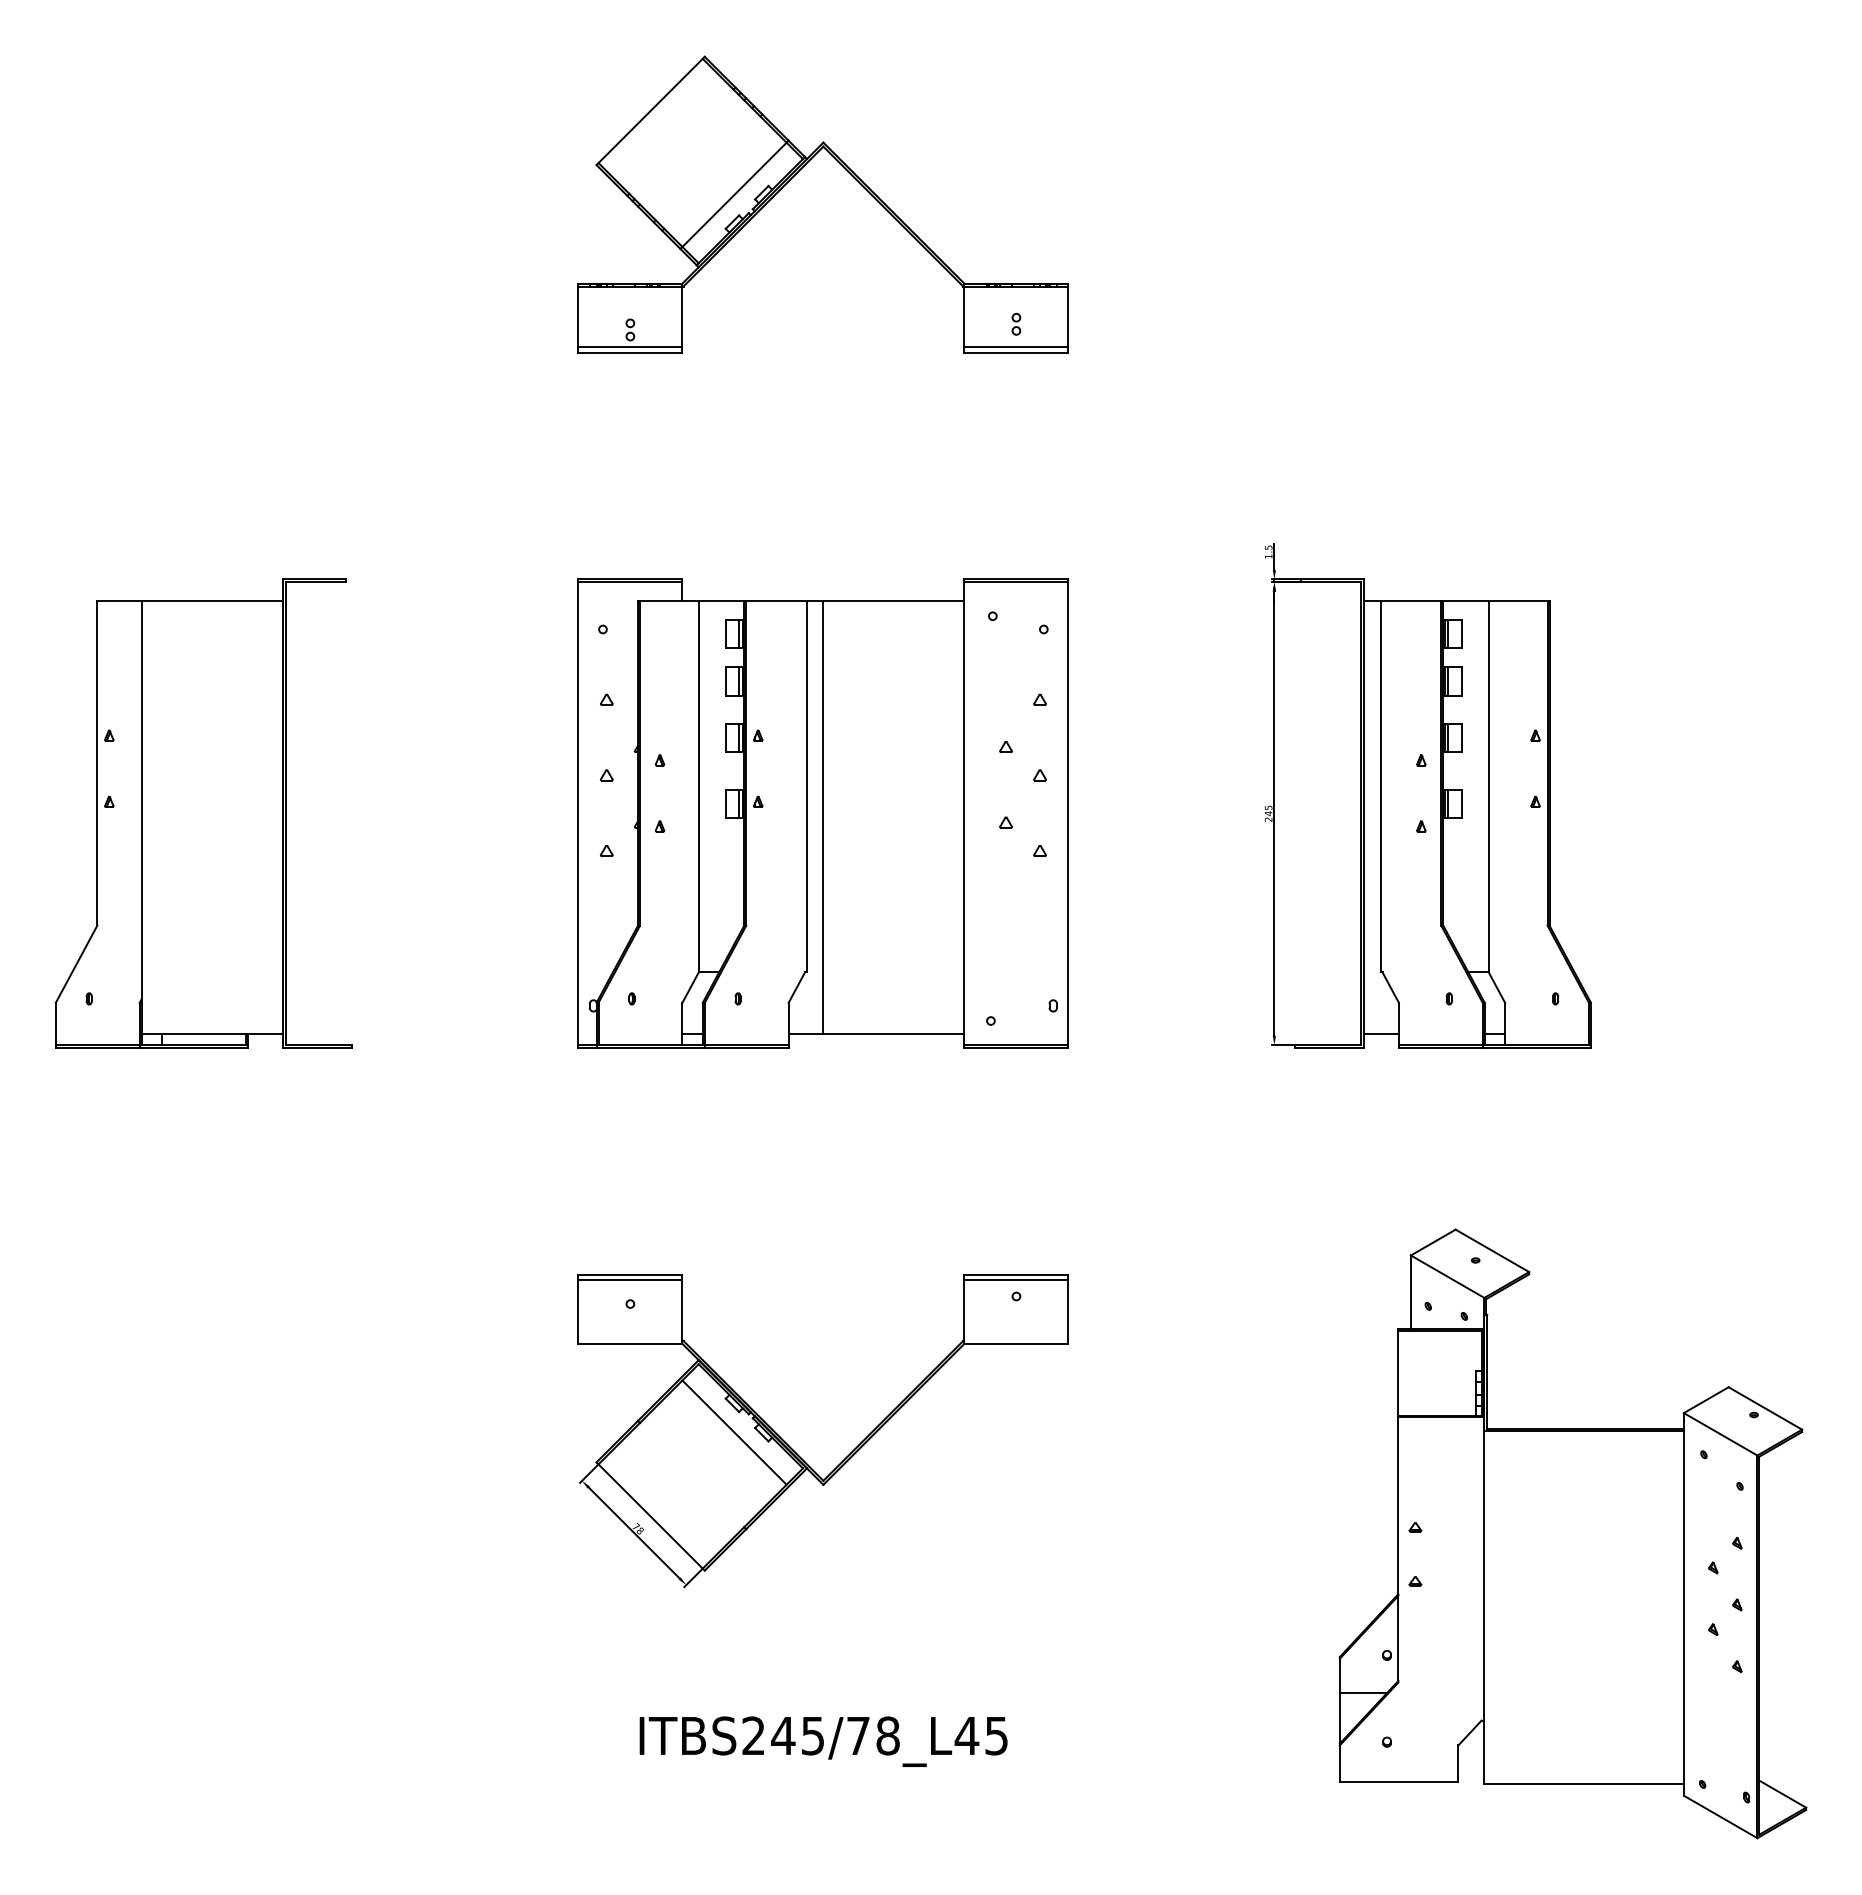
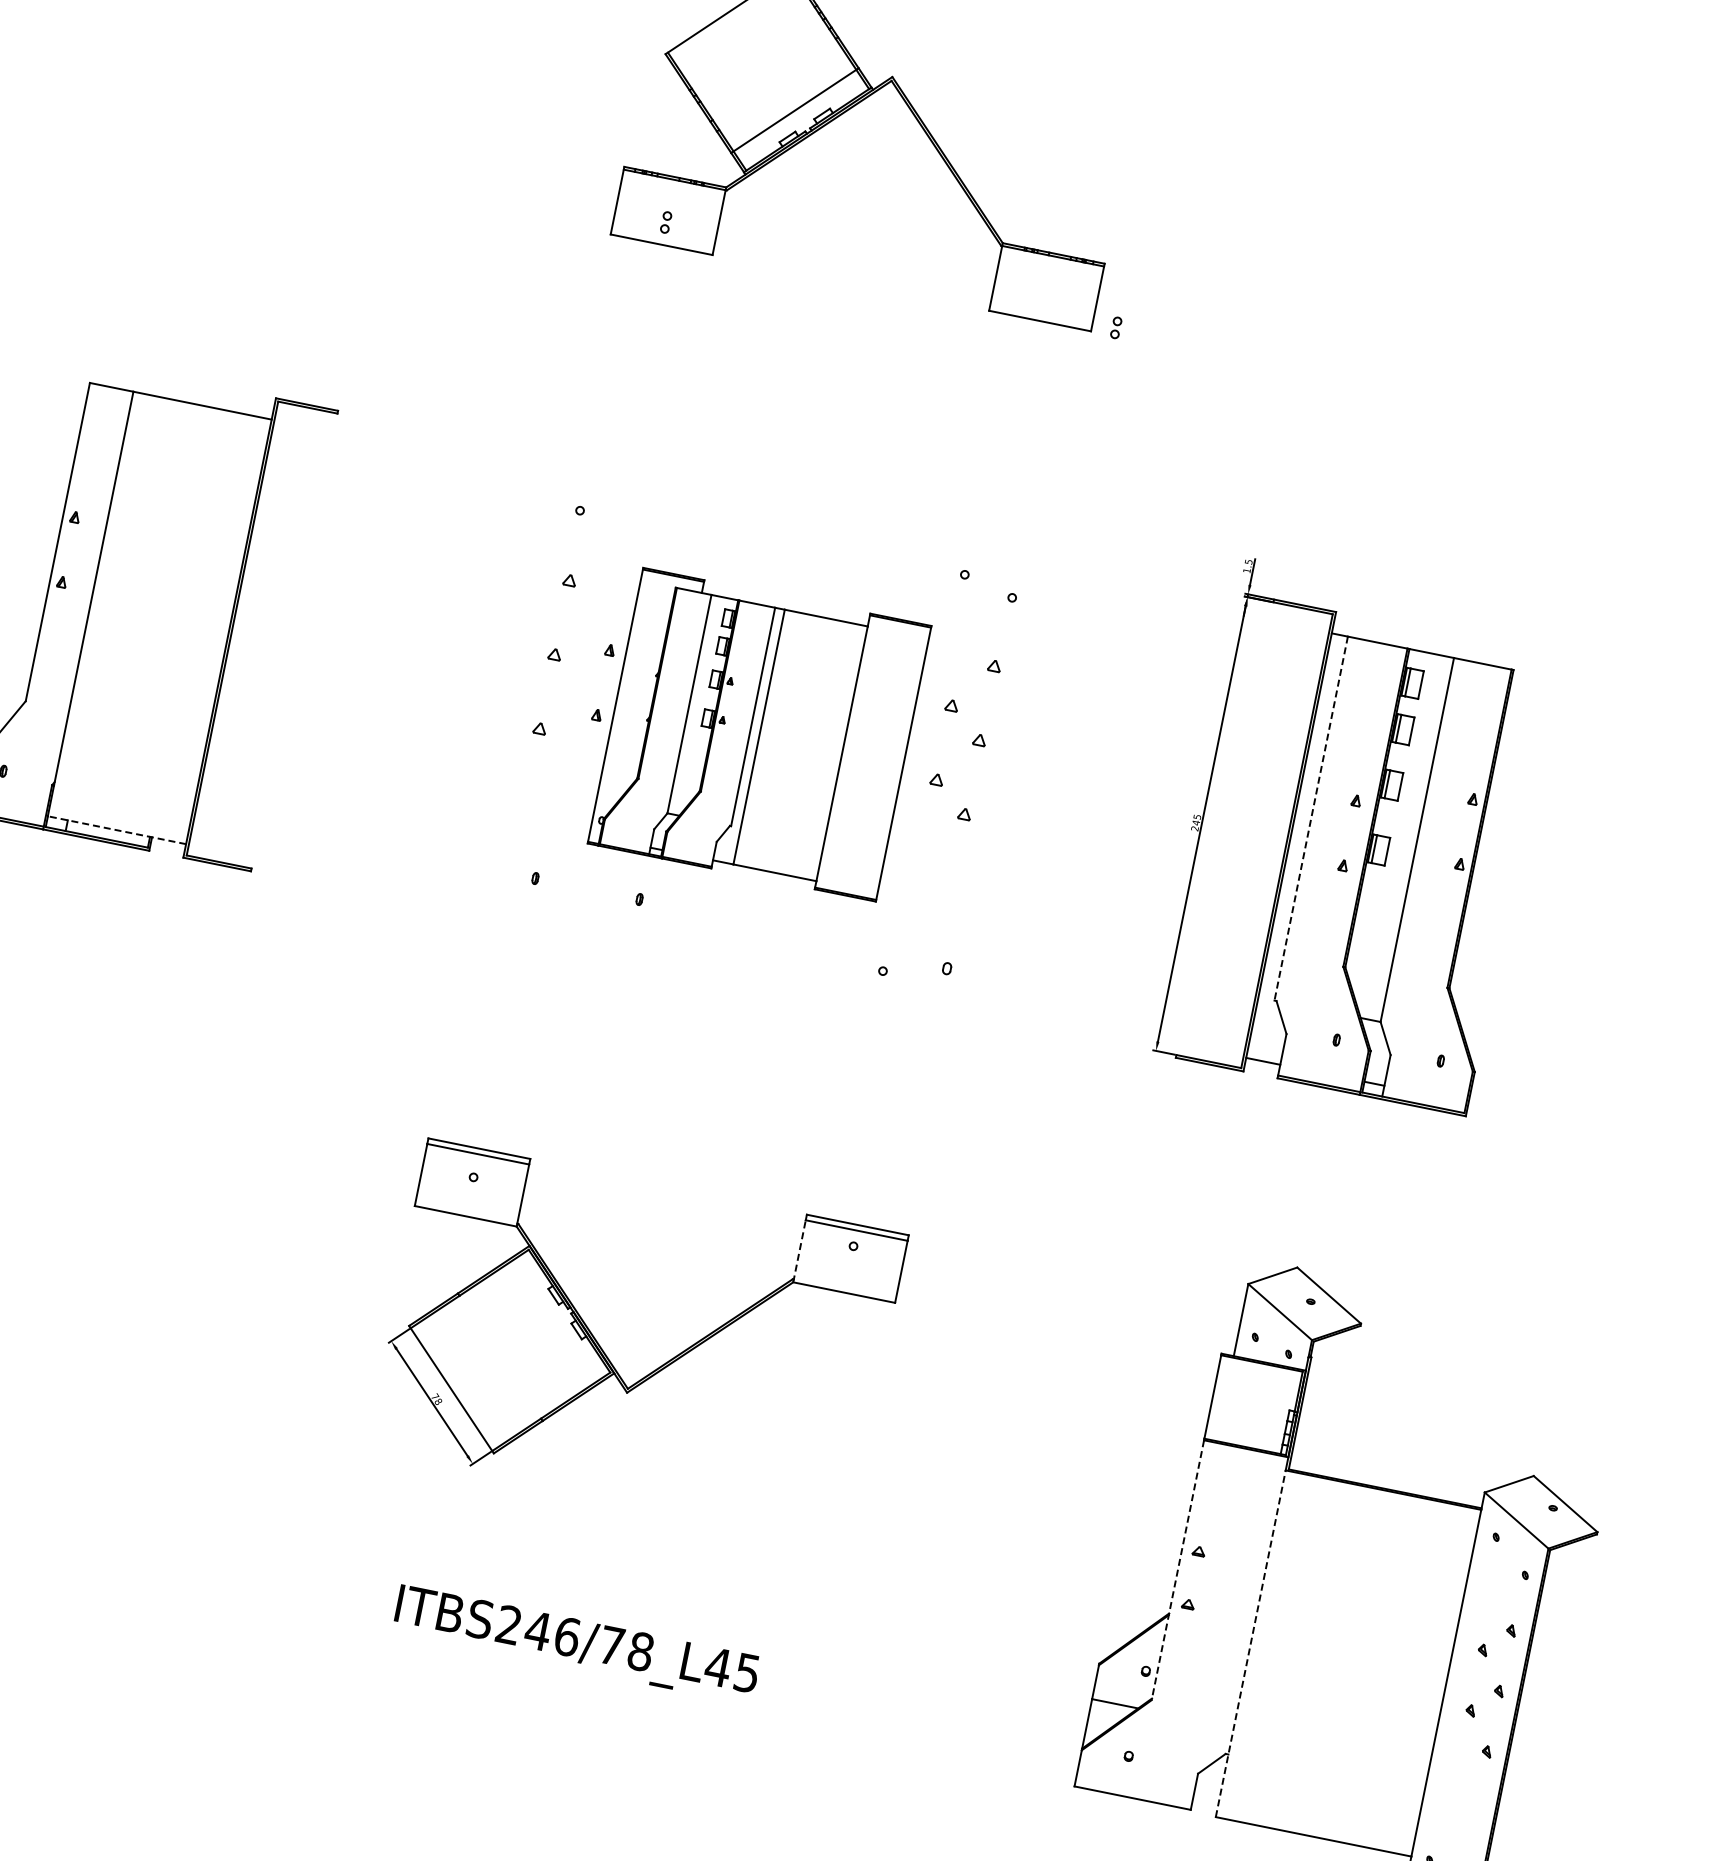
part: (1016, 324) -> (1116, 328), moved
line: (630, 347) -> (662, 239), removed
line: (1016, 347) -> (1041, 316), removed
line: (1380, 786) -> (1311, 818), solid -> dashed
part: (822, 813) -> (758, 734), size x0.6
line: (212, 1034) -> (117, 830), solid -> dashed
line: (964, 1312) -> (799, 1251), solid -> dashed
line: (734, 1432) -> (550, 1323), removed
line: (1398, 1549) -> (1178, 1569), solid -> dashed
line: (1484, 1607) -> (1250, 1643), solid -> dashed
text: (812, 1735) -> (566, 1636), ITBS245/78_L45 -> ITBS246/78_L45

